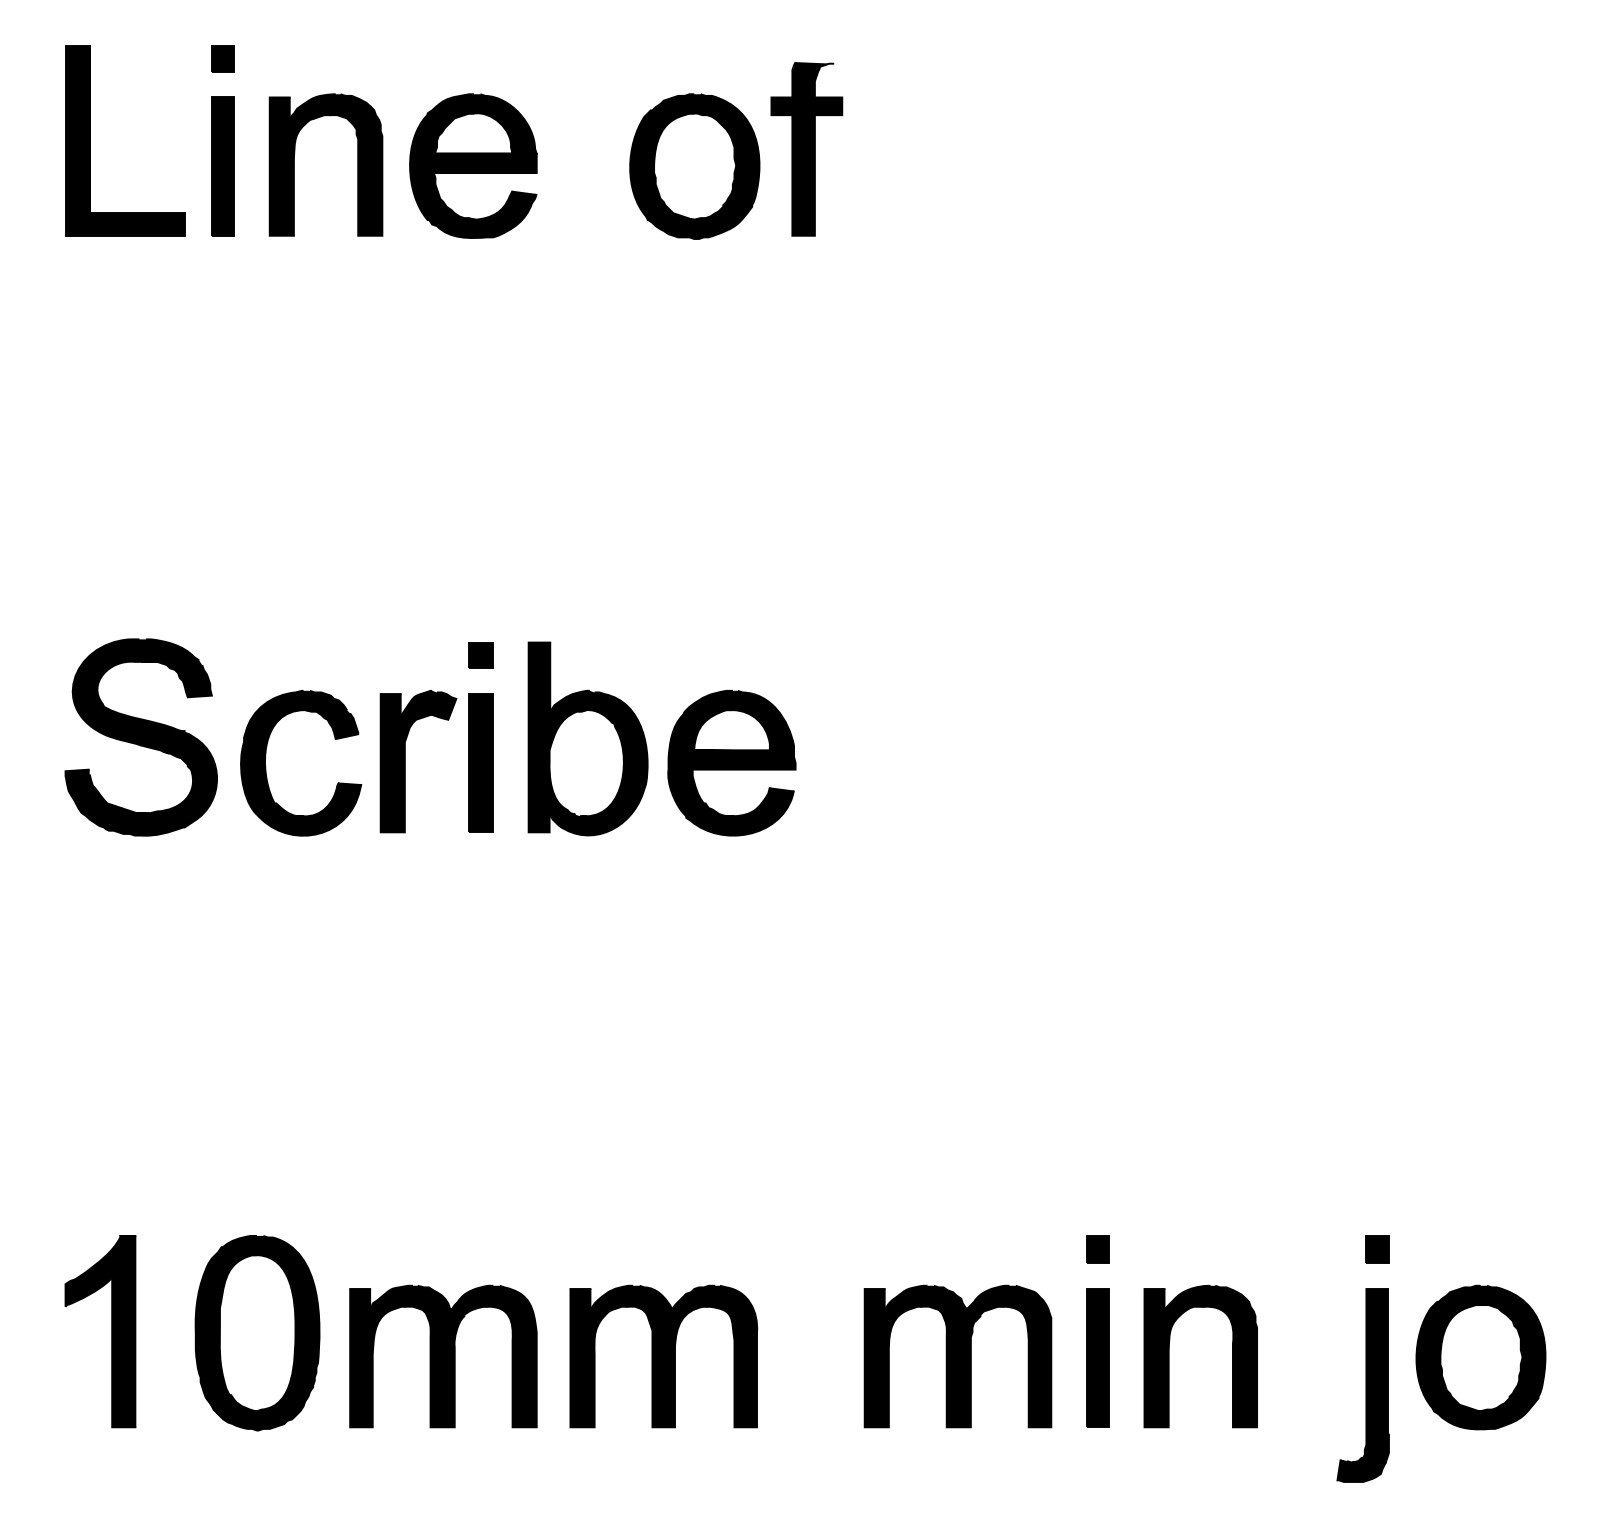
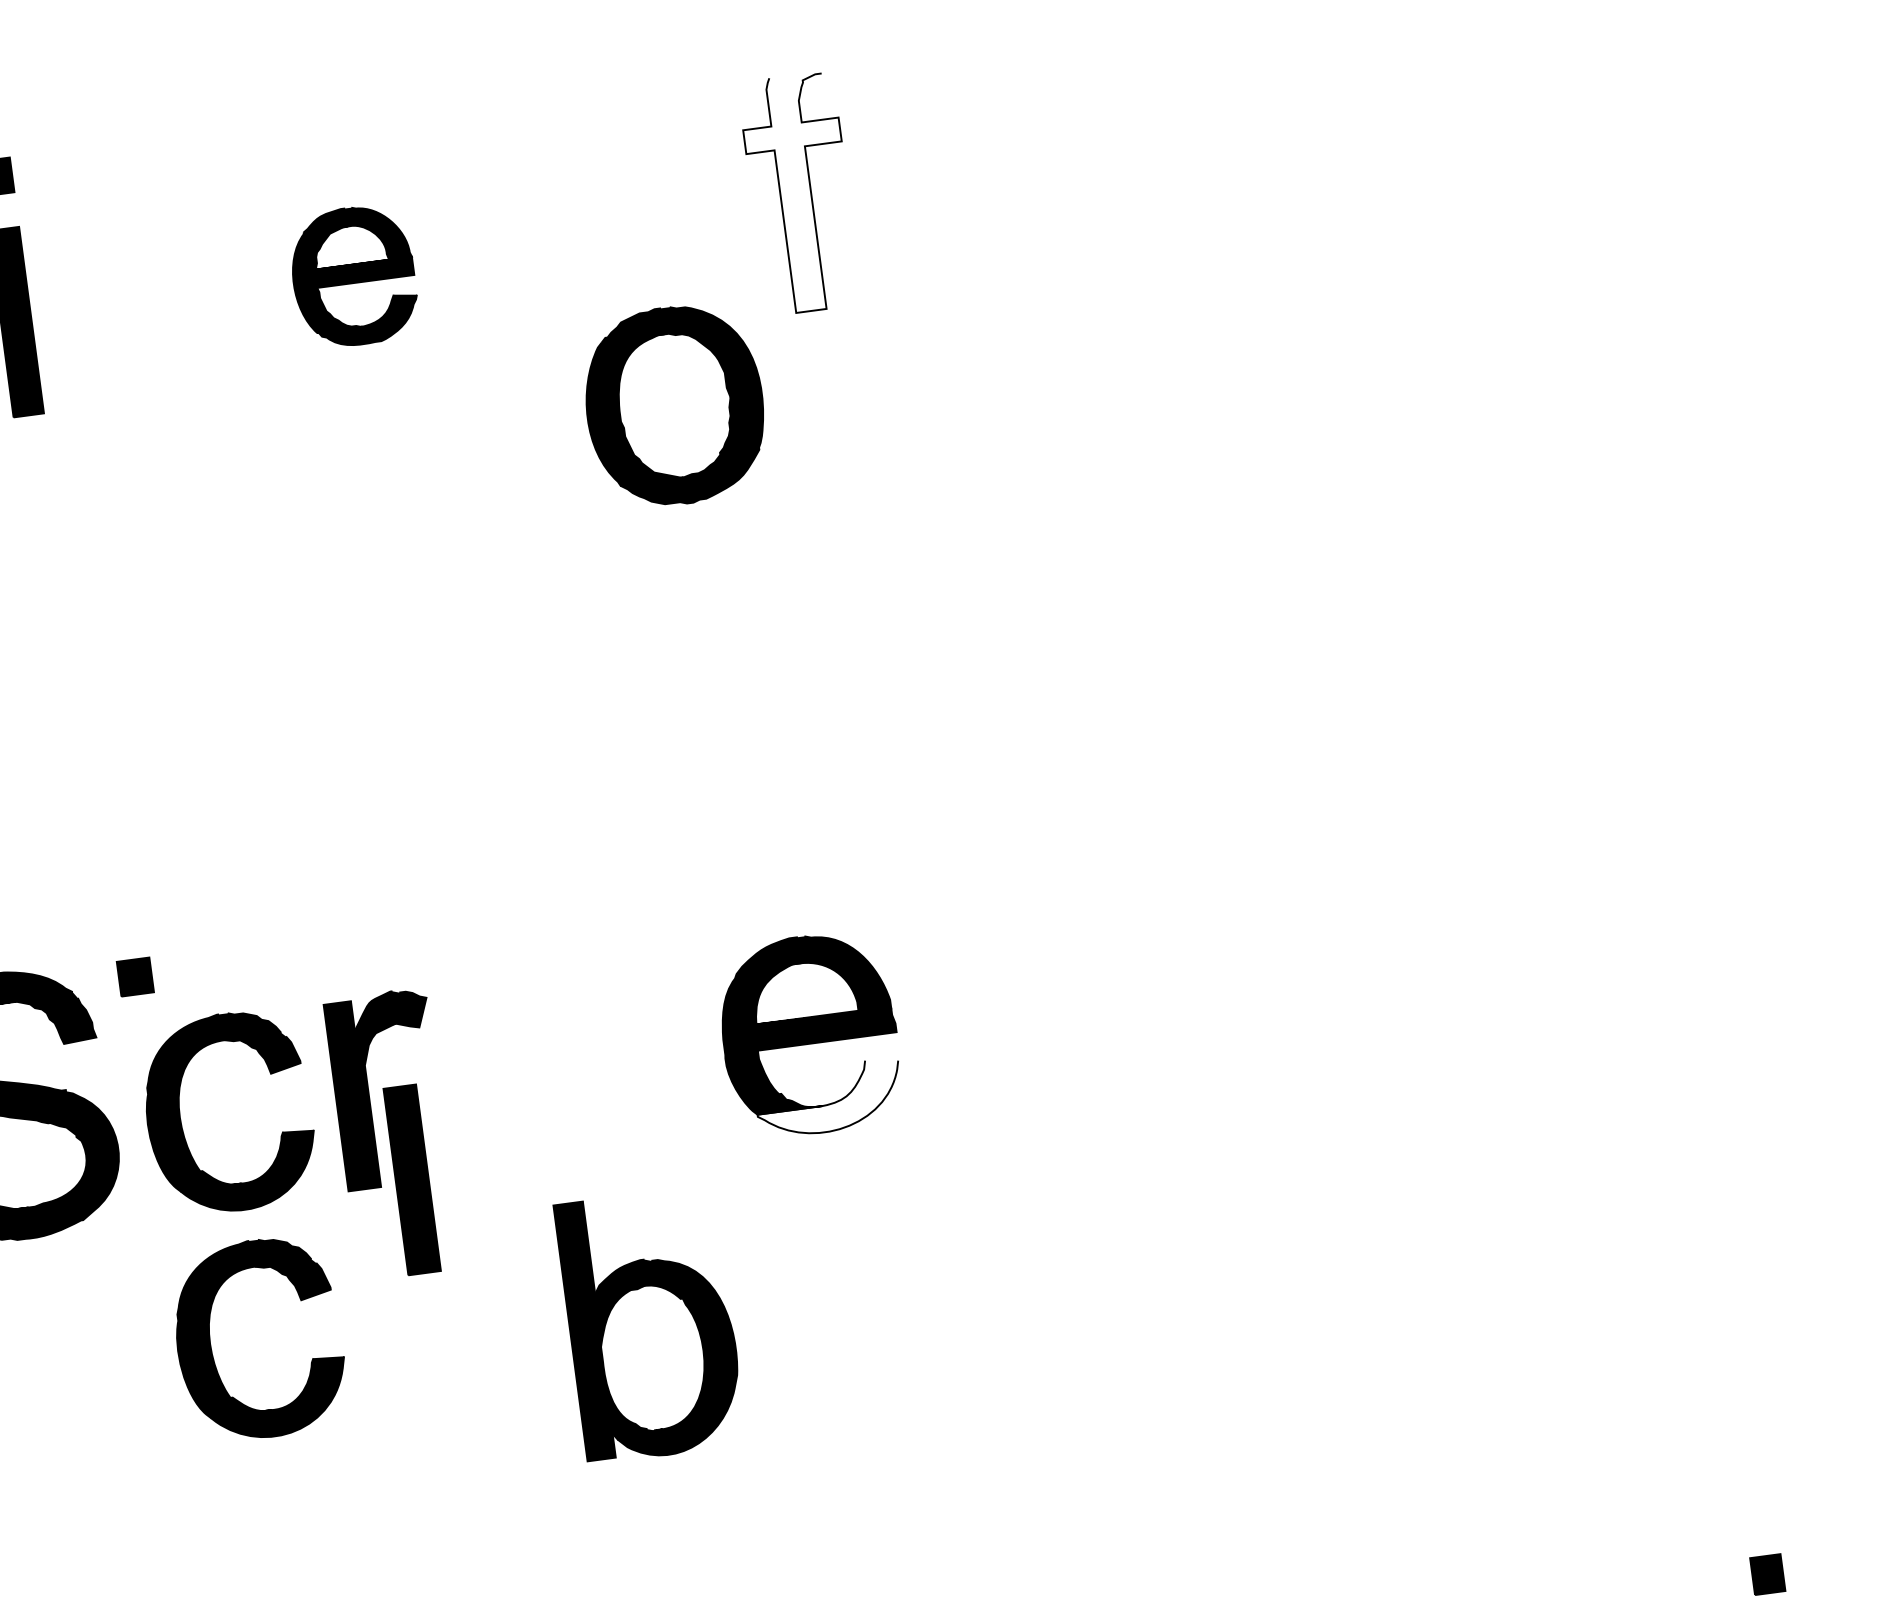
fill: (806, 148) -> (799, 192), removed
part: (294, 164) -> (112, 306), removed
part: (473, 165) -> (353, 275), size x0.7
part: (694, 166) -> (674, 405), moved
part: (480, 655) -> (134, 977), moved
part: (587, 738) -> (650, 1324), moved
part: (480, 762) -> (411, 1179), moved
fill: (739, 811) -> (828, 1098), removed
part: (266, 934) -> (212, 1349), added

